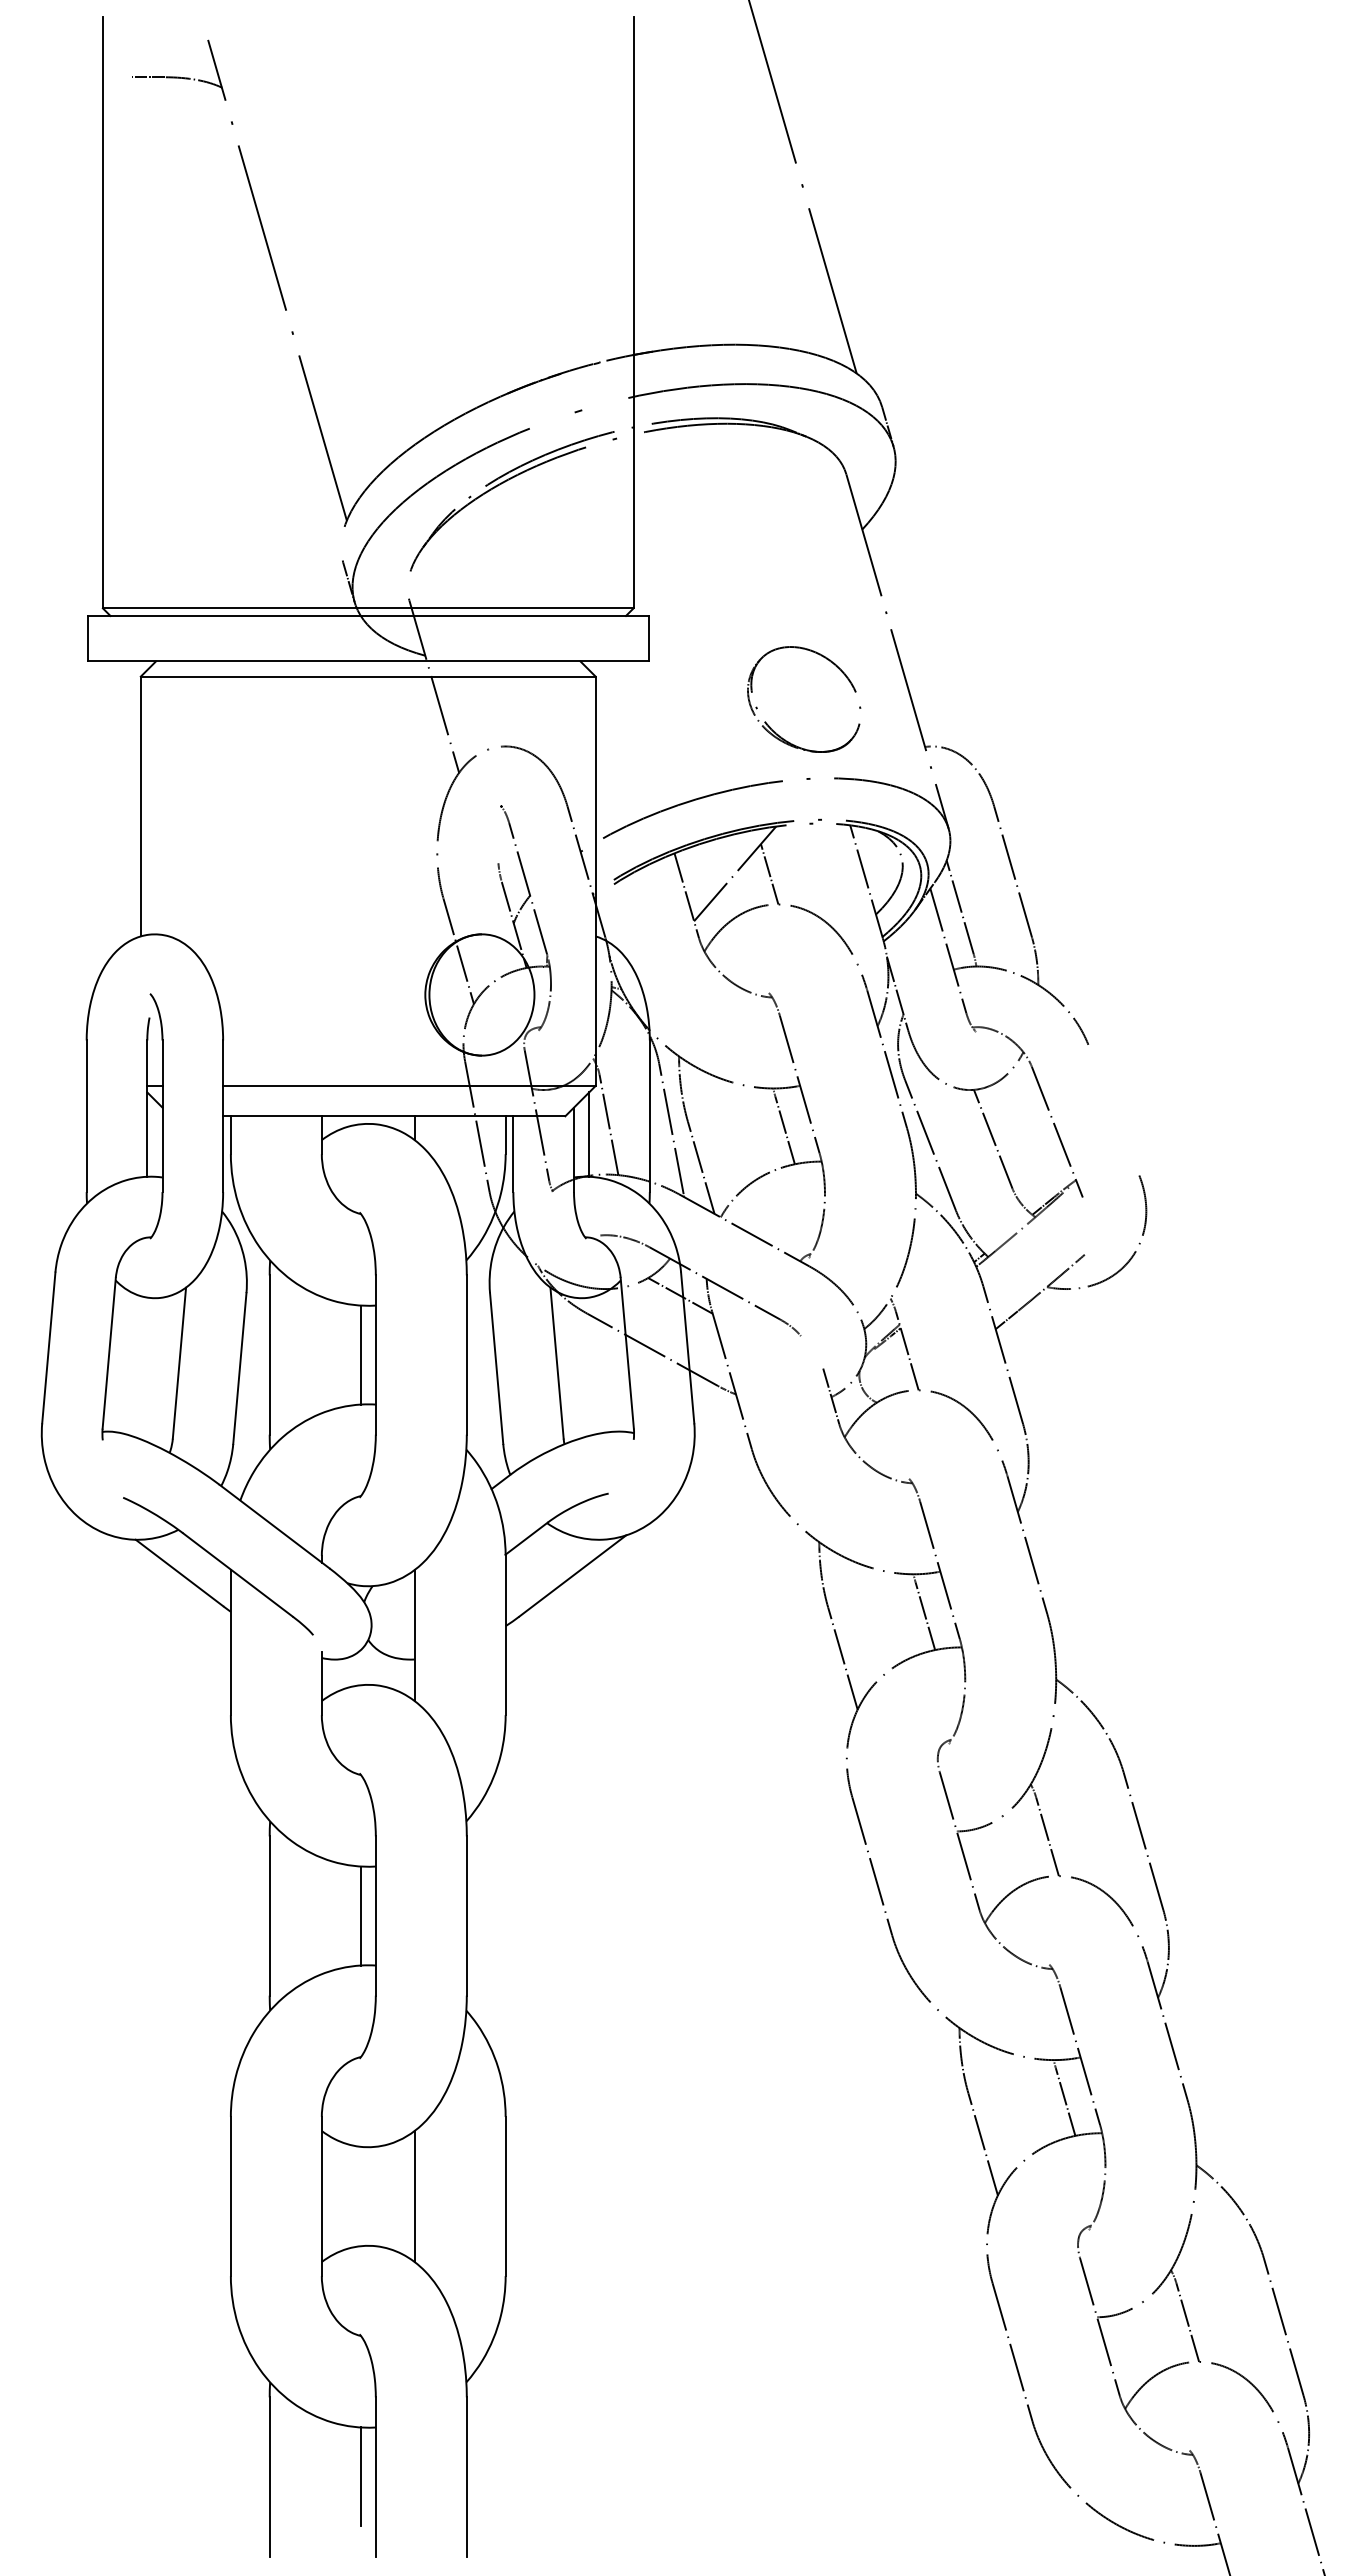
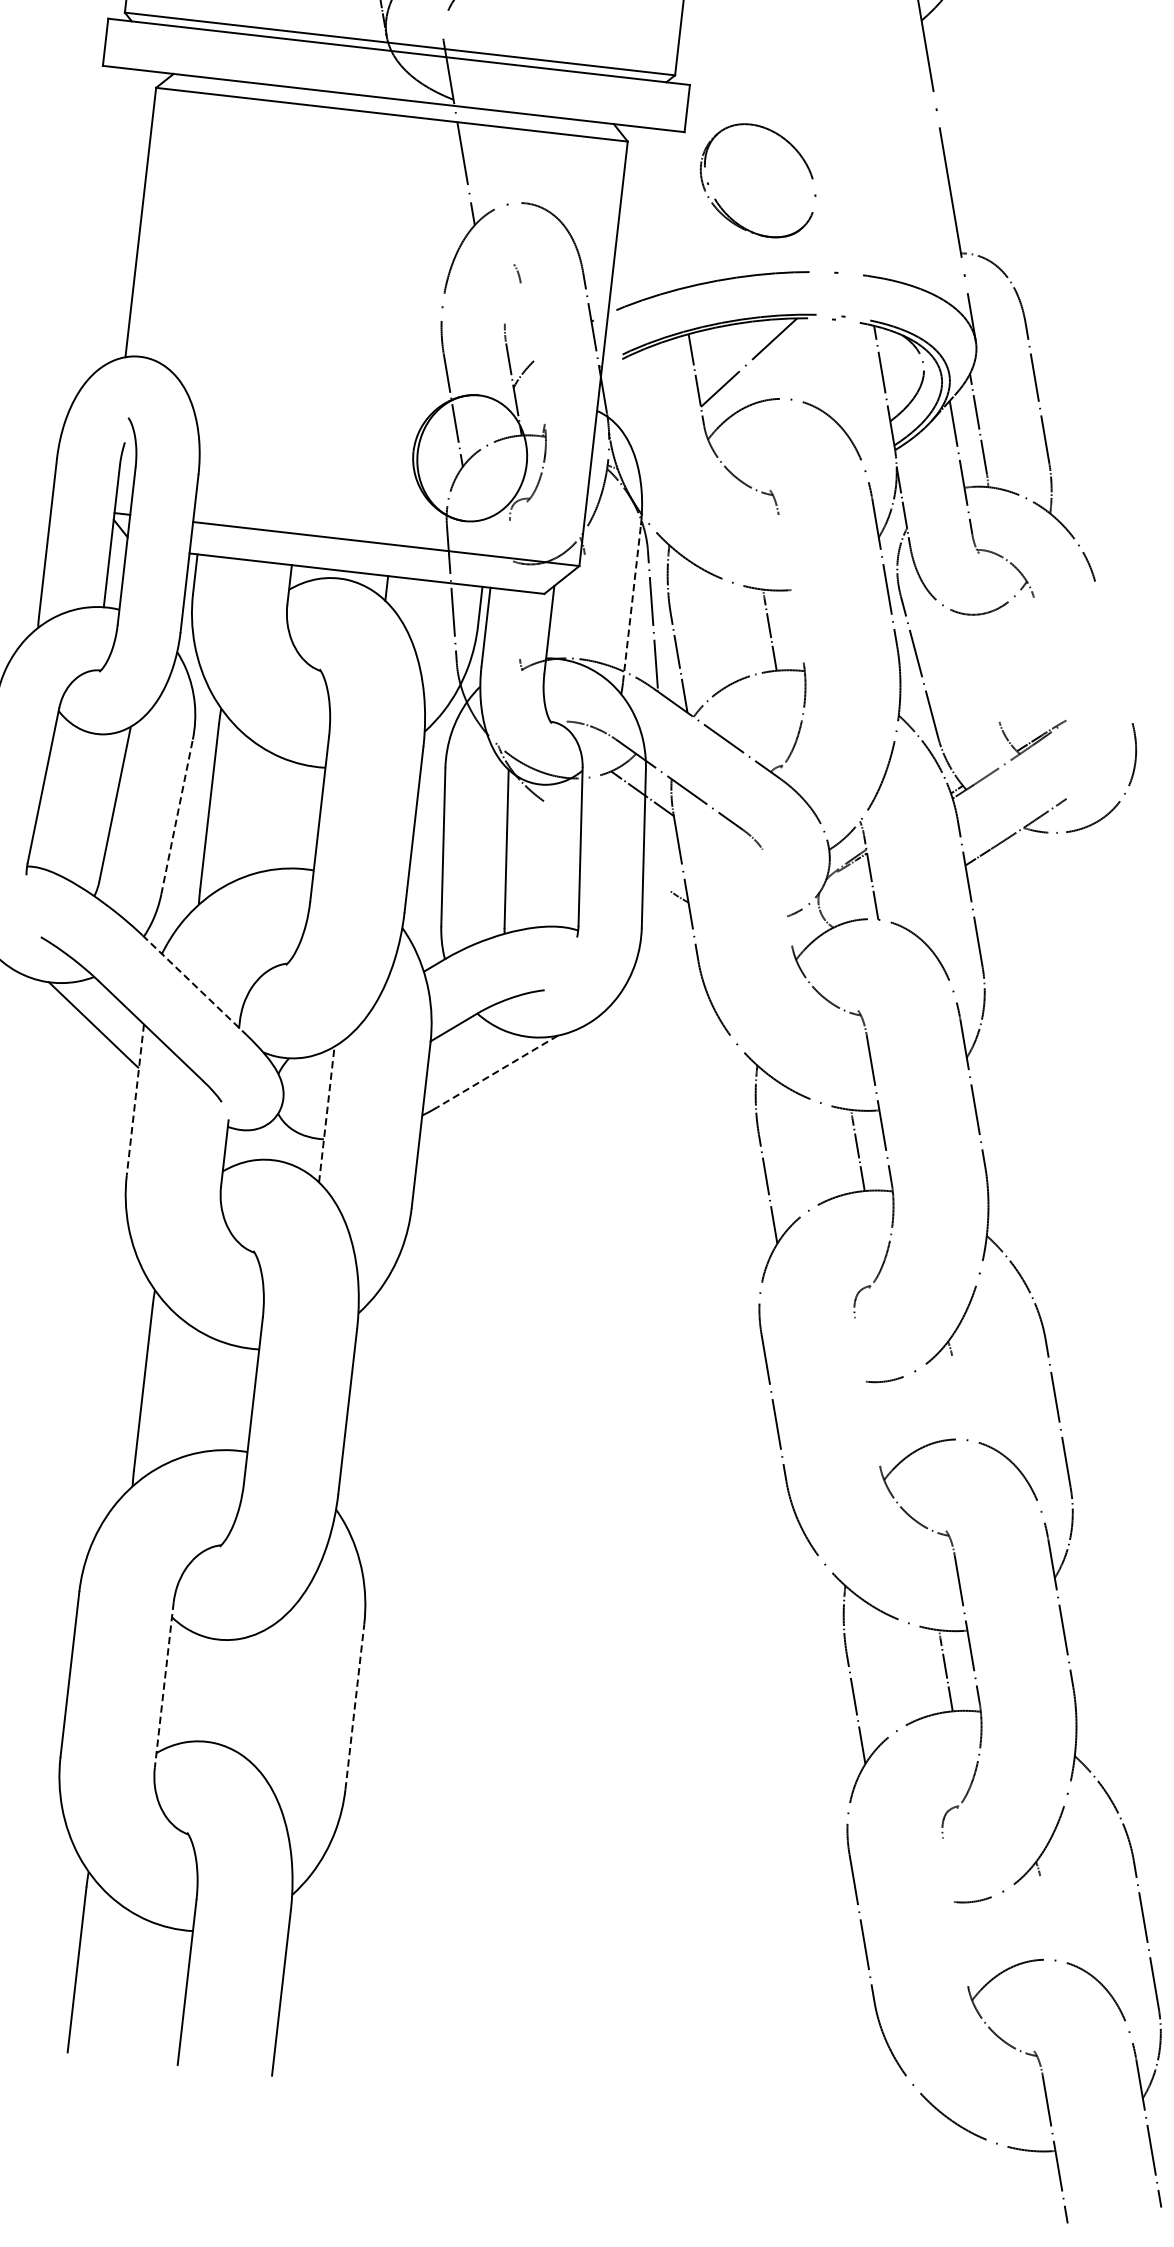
part: (775, 731) -> (724, 210), moved
line: (769, 874) -> (784, 367), removed
line: (528, 888) -> (533, 353), removed
line: (799, 1084) -> (790, 588), removed
line: (536, 1115) -> (514, 589), removed
line: (649, 1116) -> (631, 604), solid -> dashed
line: (608, 1124) -> (588, 607), removed
line: (1056, 1131) -> (1051, 667), removed
line: (589, 1134) -> (567, 615), removed
line: (992, 1138) -> (984, 667), removed
line: (652, 1349) -> (607, 846), removed
line: (360, 1354) -> (303, 816), removed
line: (239, 1368) -> (176, 816), solid -> dashed
line: (831, 1396) -> (787, 915), removed
line: (274, 1526) -> (194, 984), solid -> dashed
line: (572, 1576) -> (497, 1071), solid -> dashed
line: (414, 1635) -> (326, 1114), solid -> dashed
line: (230, 1642) -> (135, 1099), solid -> dashed
line: (1047, 1836) -> (959, 1397), removed
line: (959, 1841) -> (867, 1392), removed
line: (360, 1915) -> (237, 1398), removed
line: (321, 2196) -> (163, 1685), solid -> dashed
line: (414, 2196) -> (260, 1696), removed
line: (505, 2196) -> (354, 1706), solid -> dashed
line: (1187, 2322) -> (1046, 1918), removed
line: (1099, 2326) -> (955, 1911), removed
line: (360, 2476) -> (171, 1980), removed

